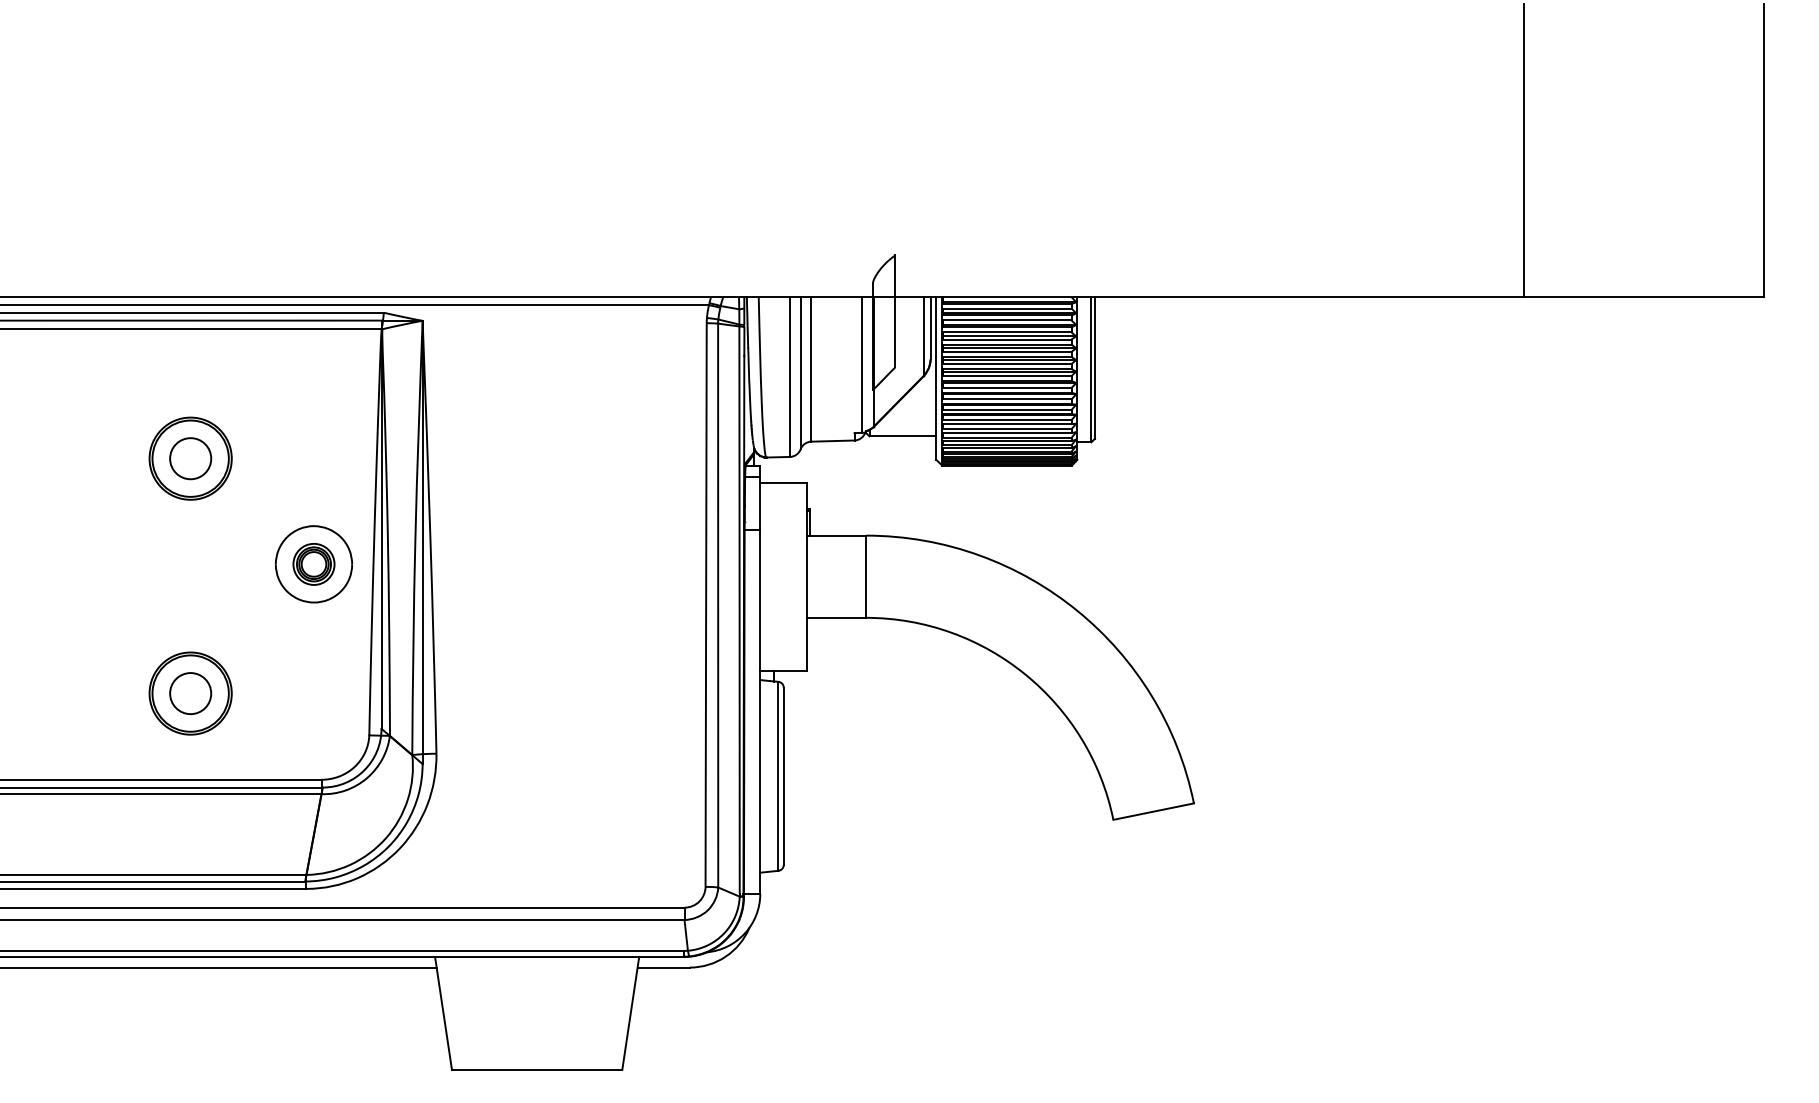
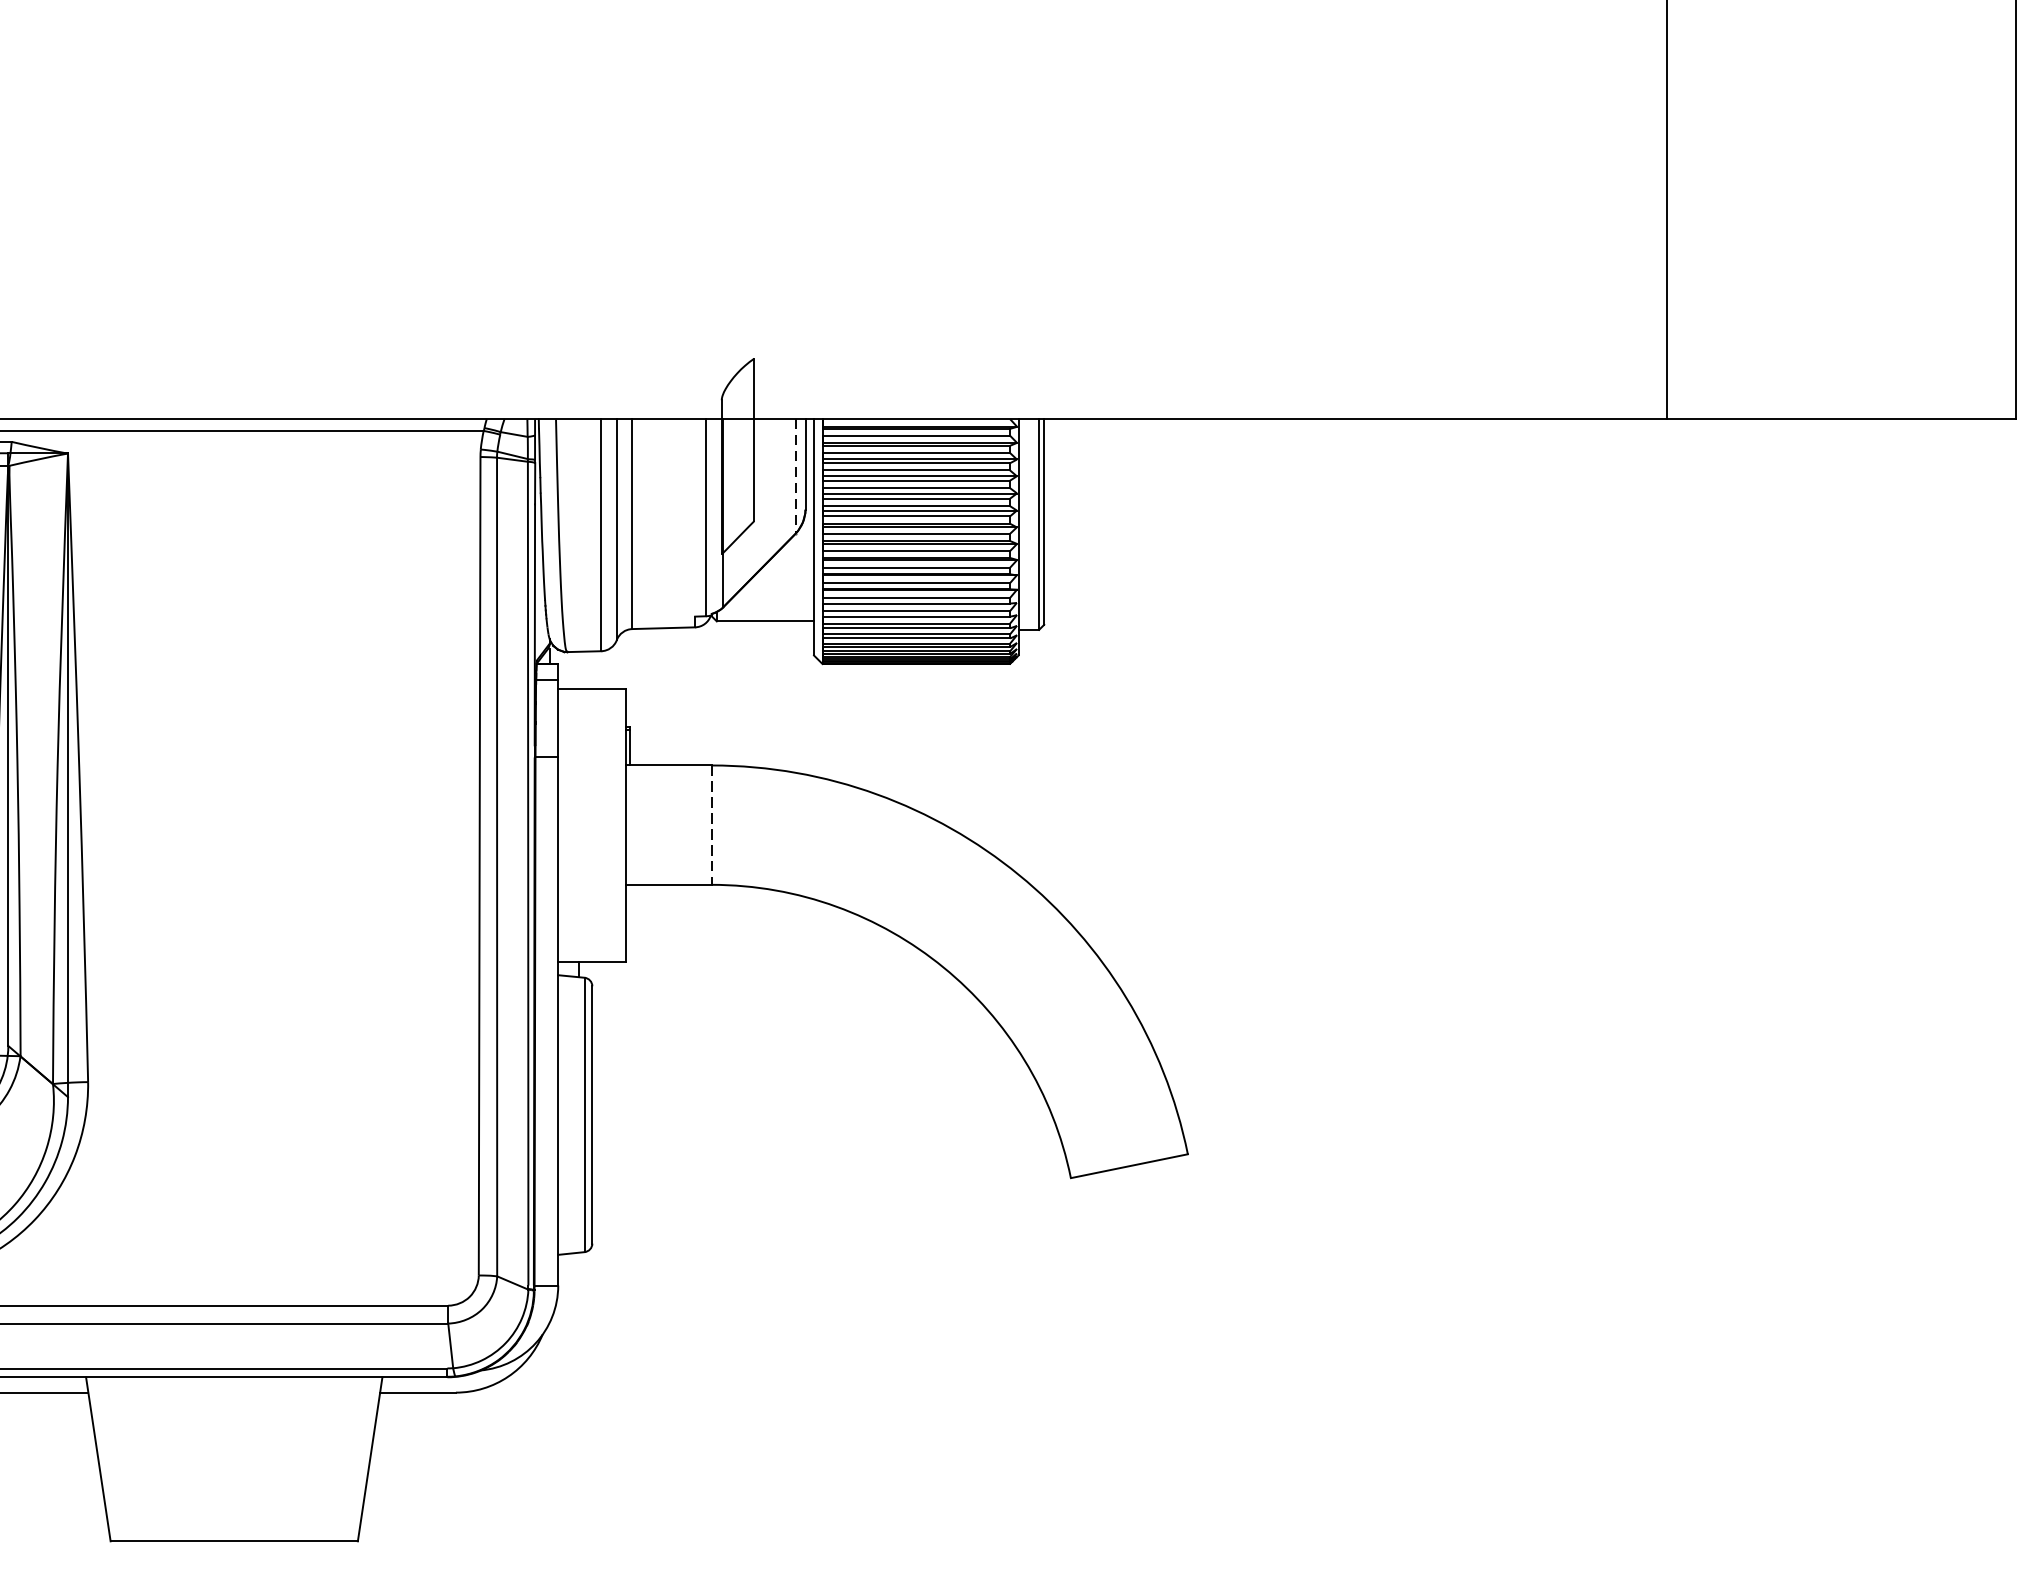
line: (923, 337) -> (795, 477), solid -> dashed
line: (865, 577) -> (711, 826), solid -> dashed

